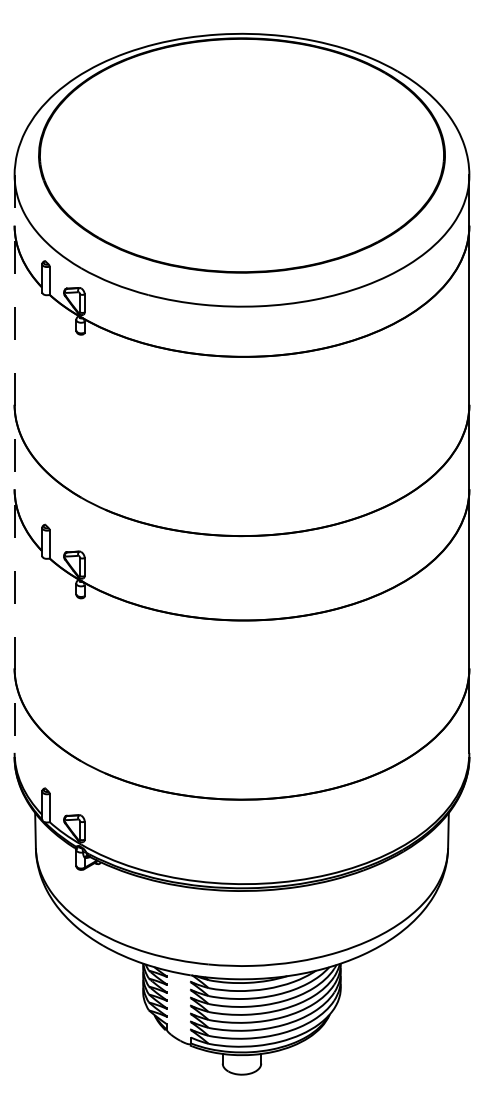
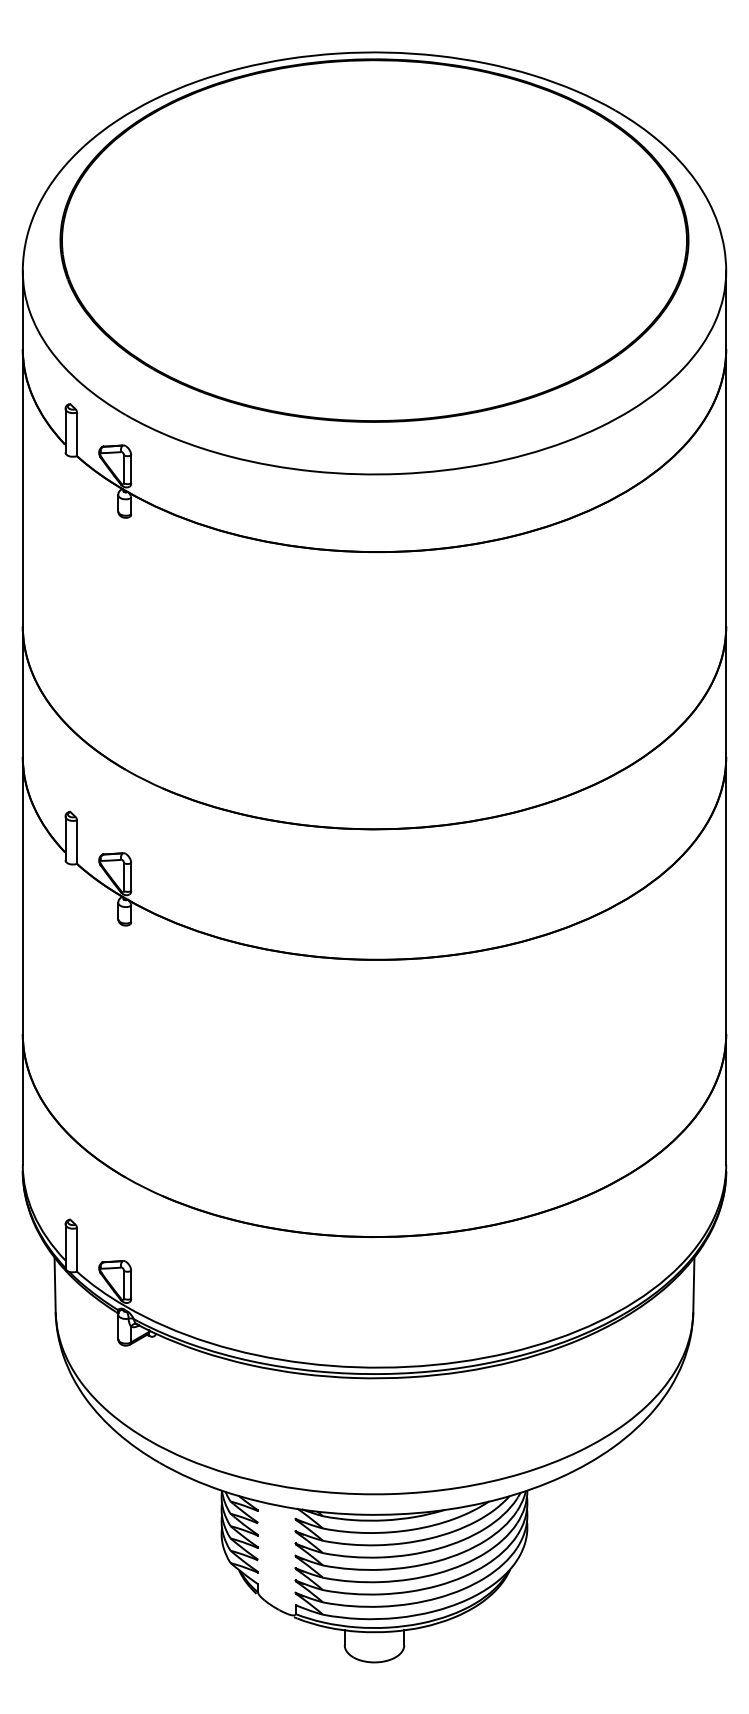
line: (14, 464) -> (22, 718), dashed -> solid

